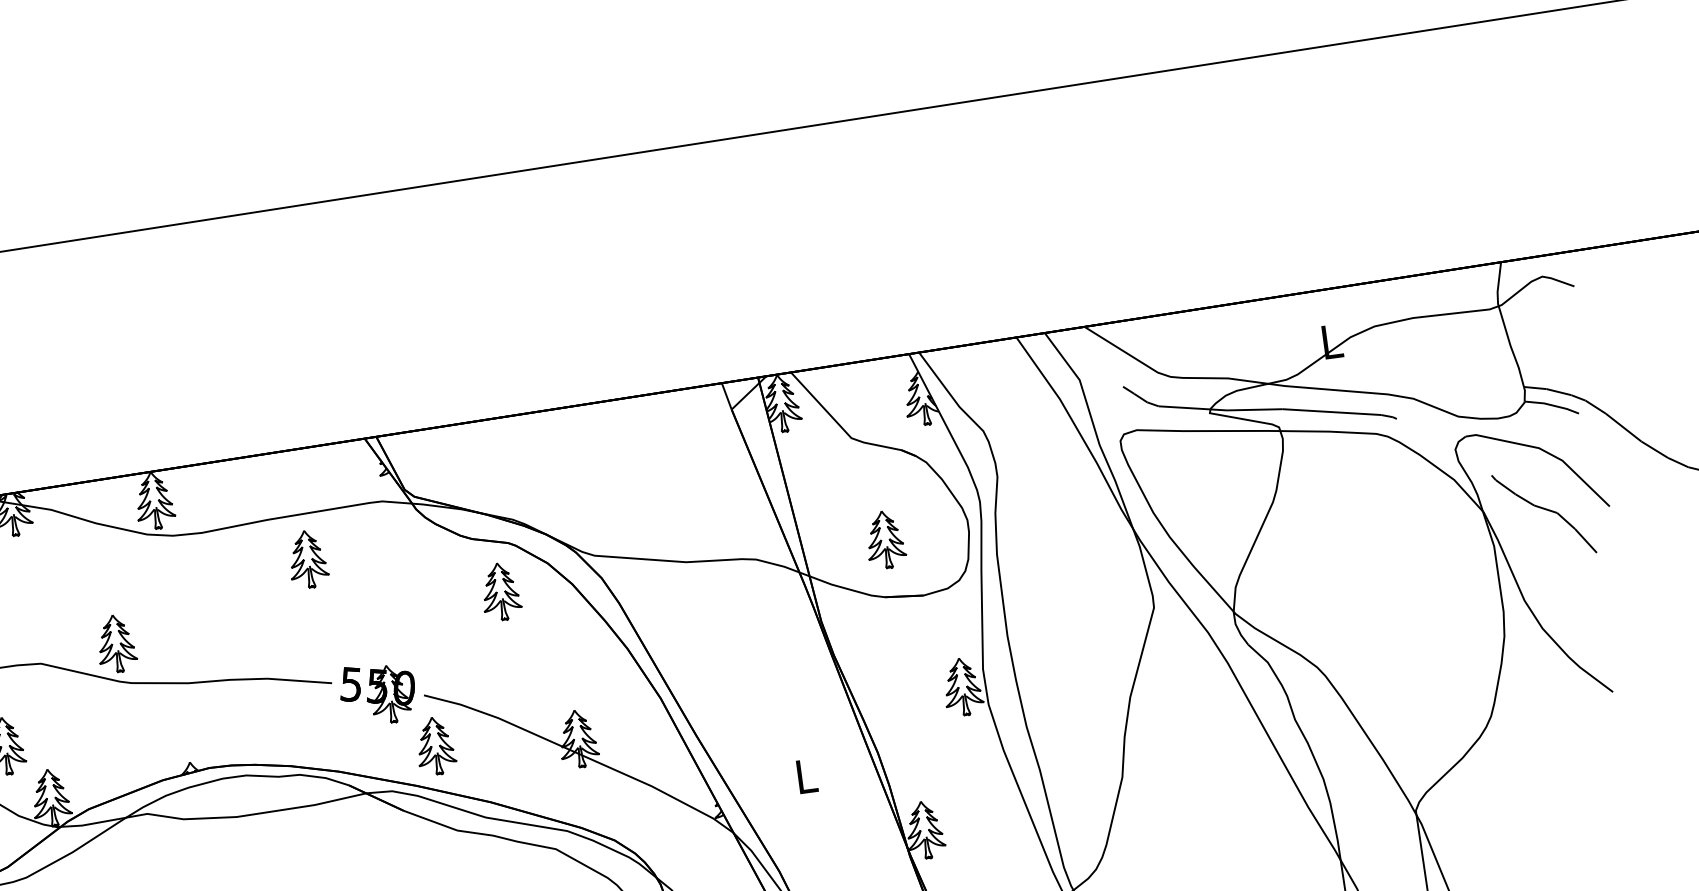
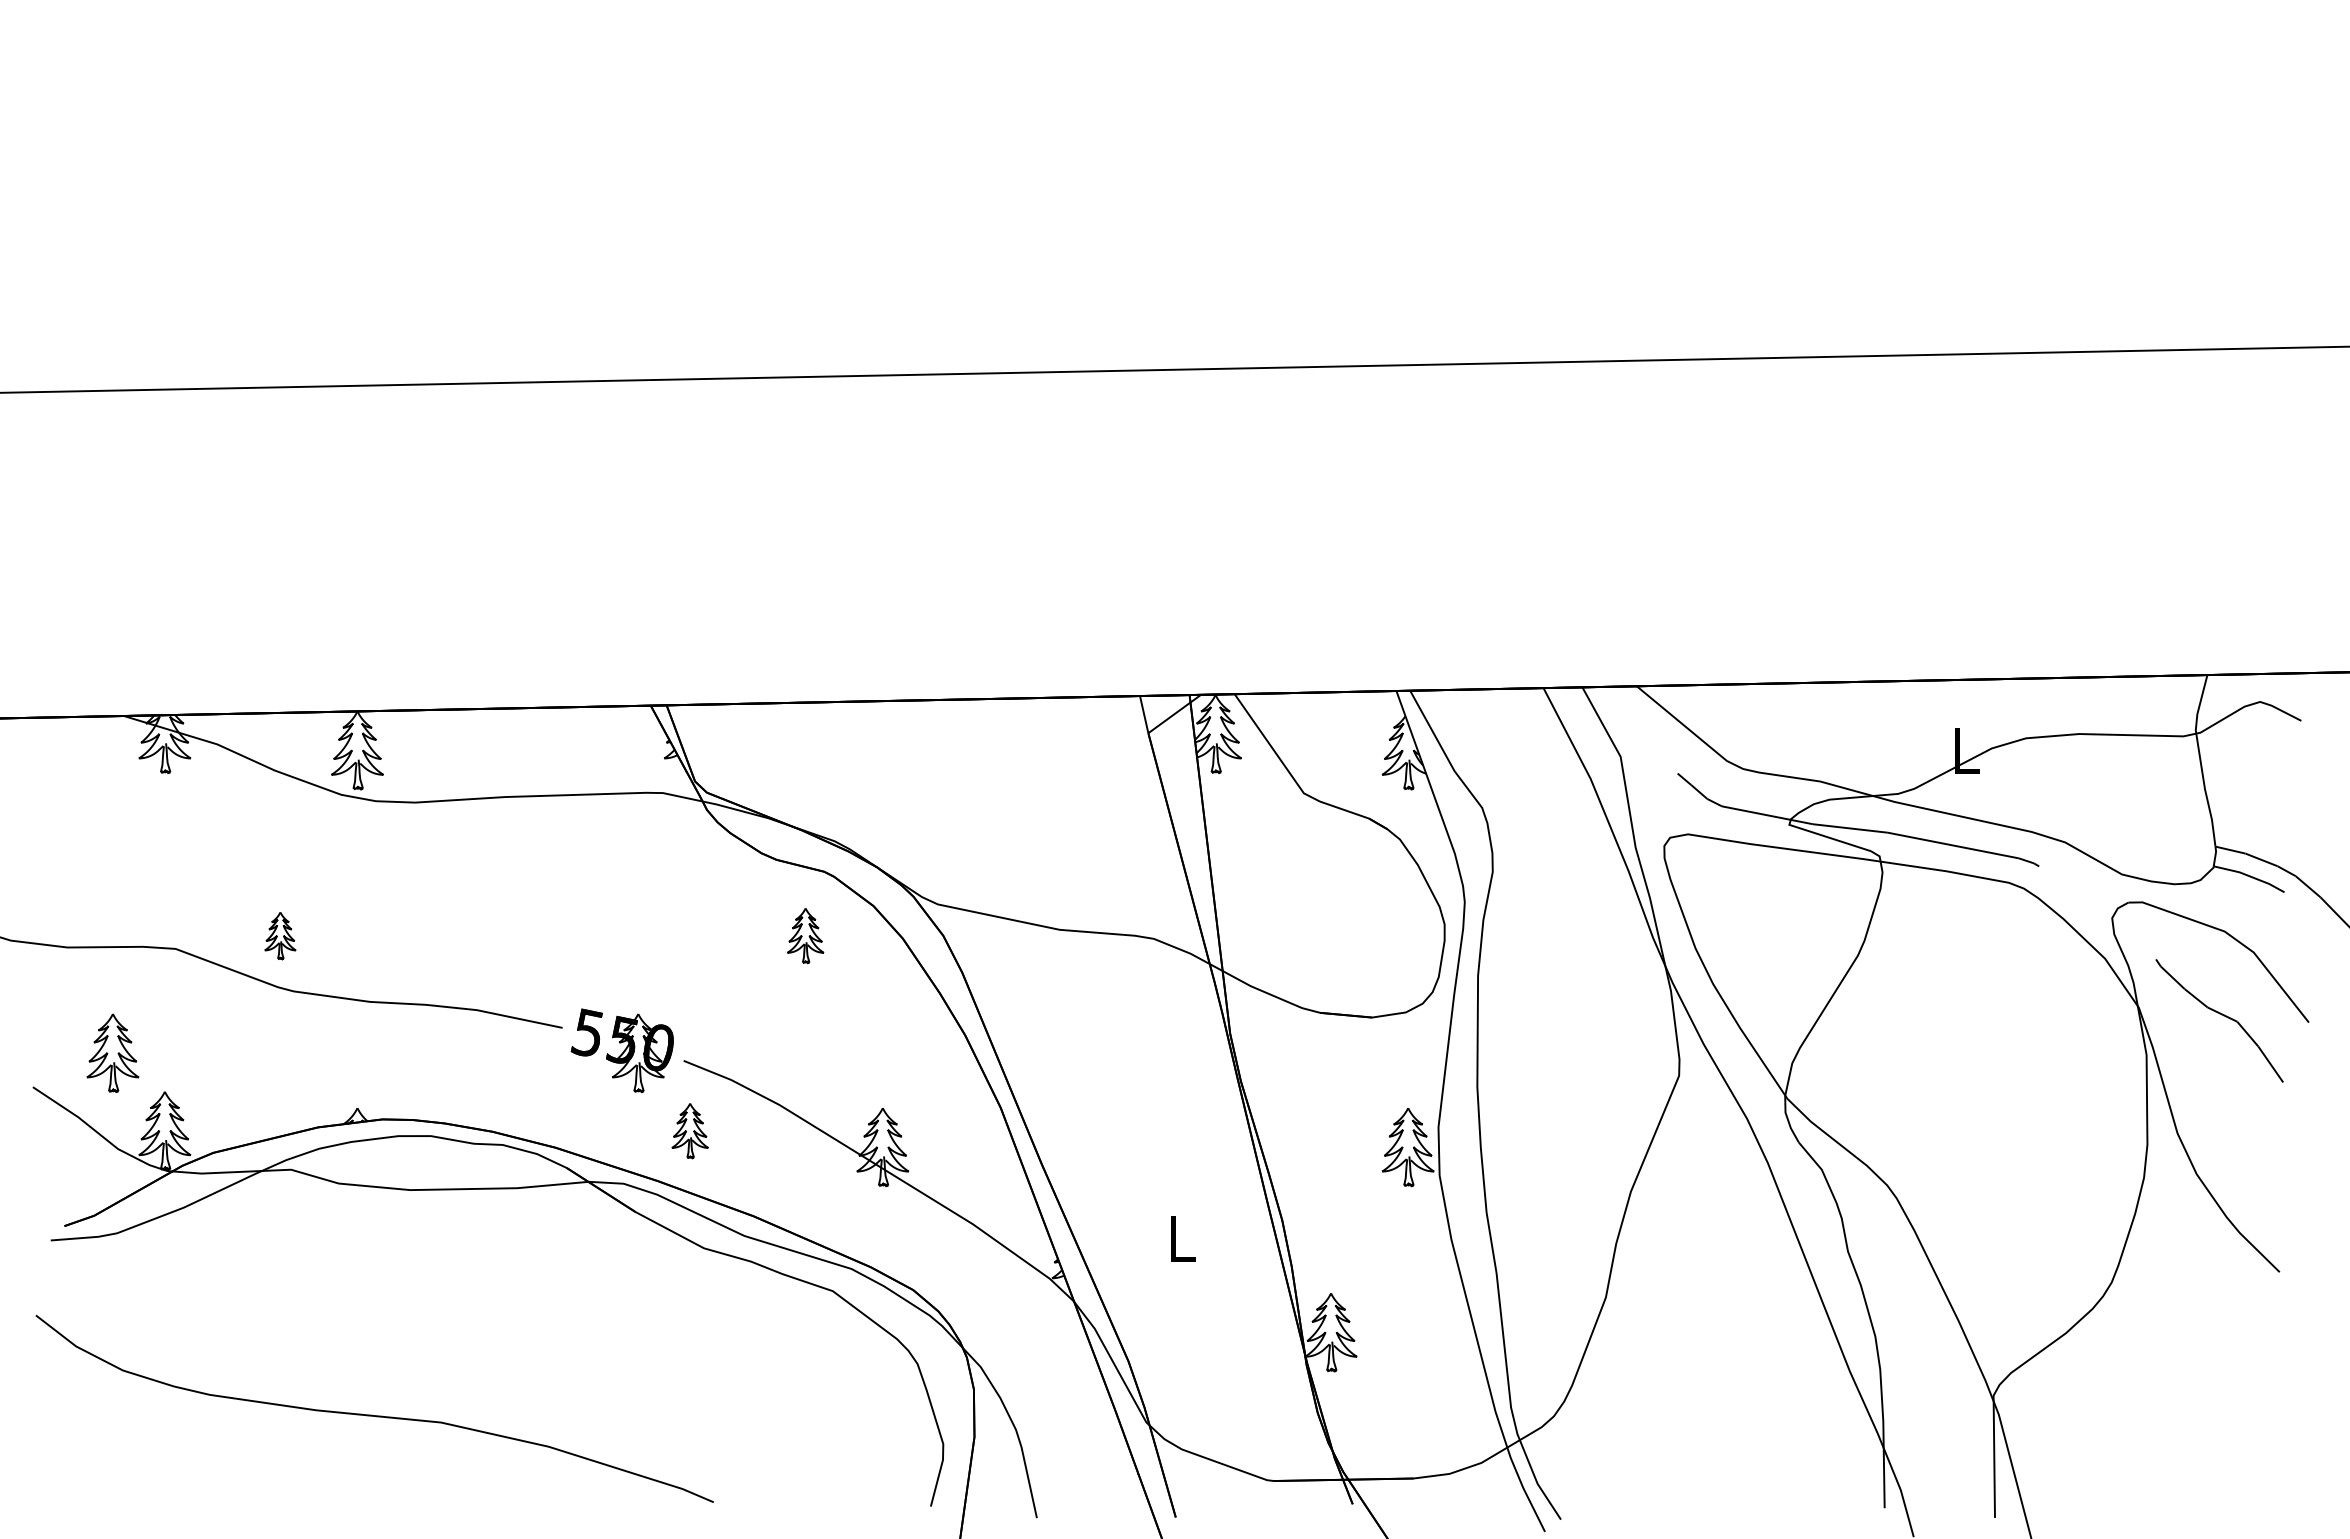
part: (885, 539) -> (1330, 935), removed
part: (307, 559) -> (552, 857), removed
part: (500, 591) -> (805, 935), size x0.7
part: (116, 643) -> (280, 935), size x0.6
part: (435, 745) -> (689, 1130), size x0.7

